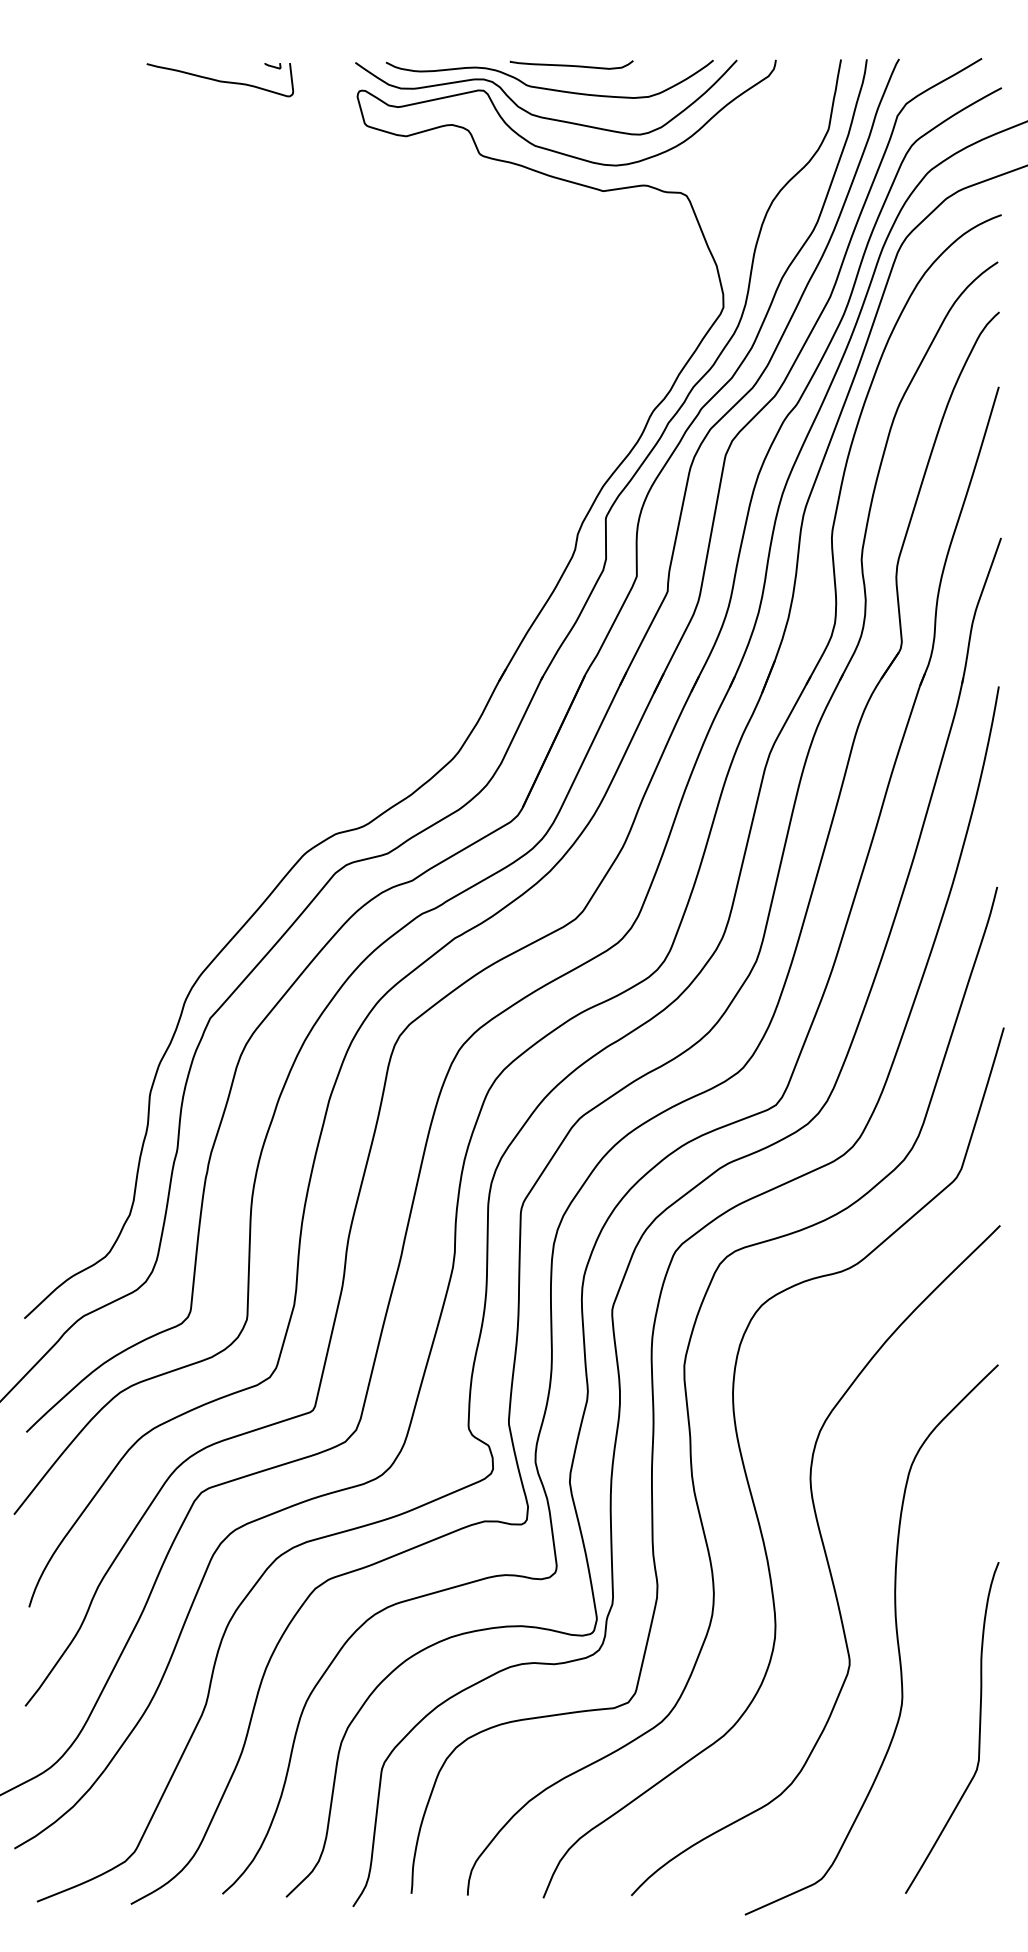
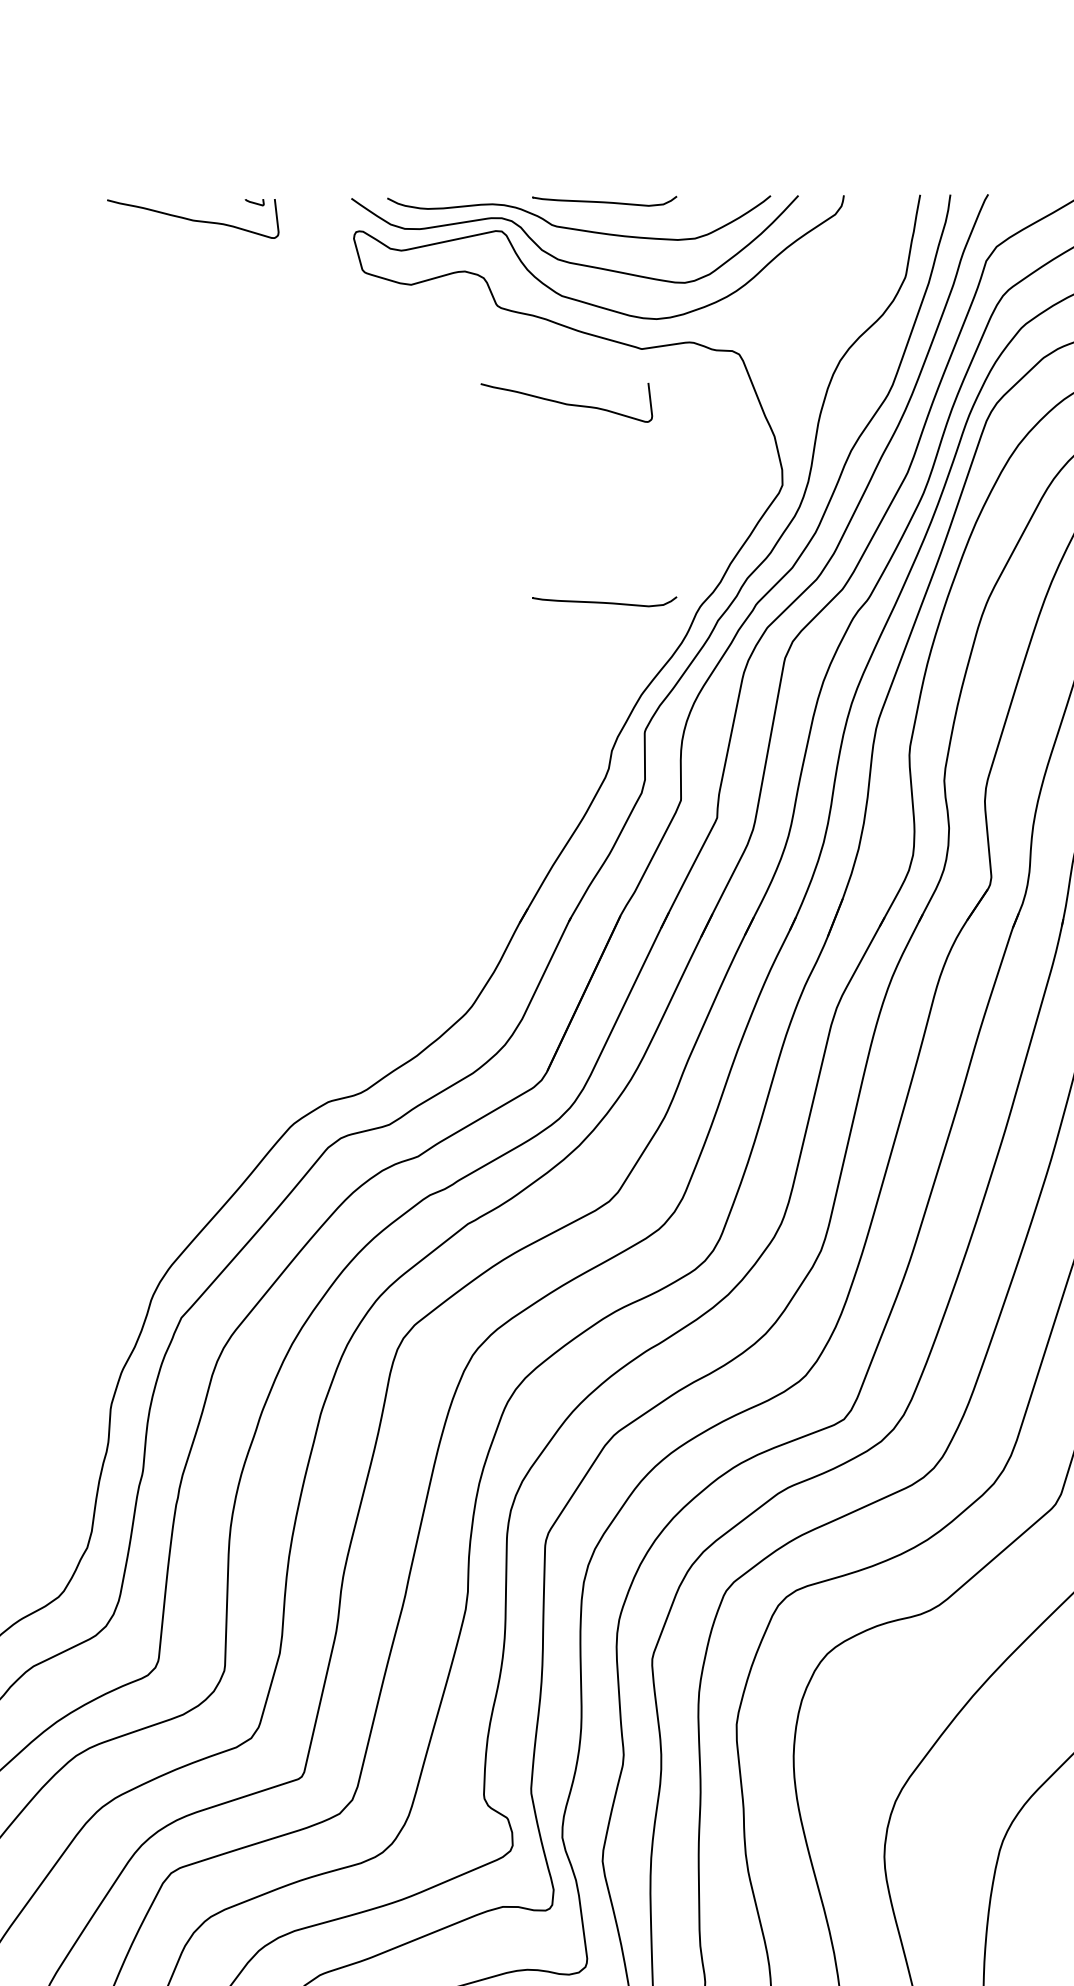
curve: (539, 237) -> (567, 403), added
curve: (571, 407) -> (604, 602), added

